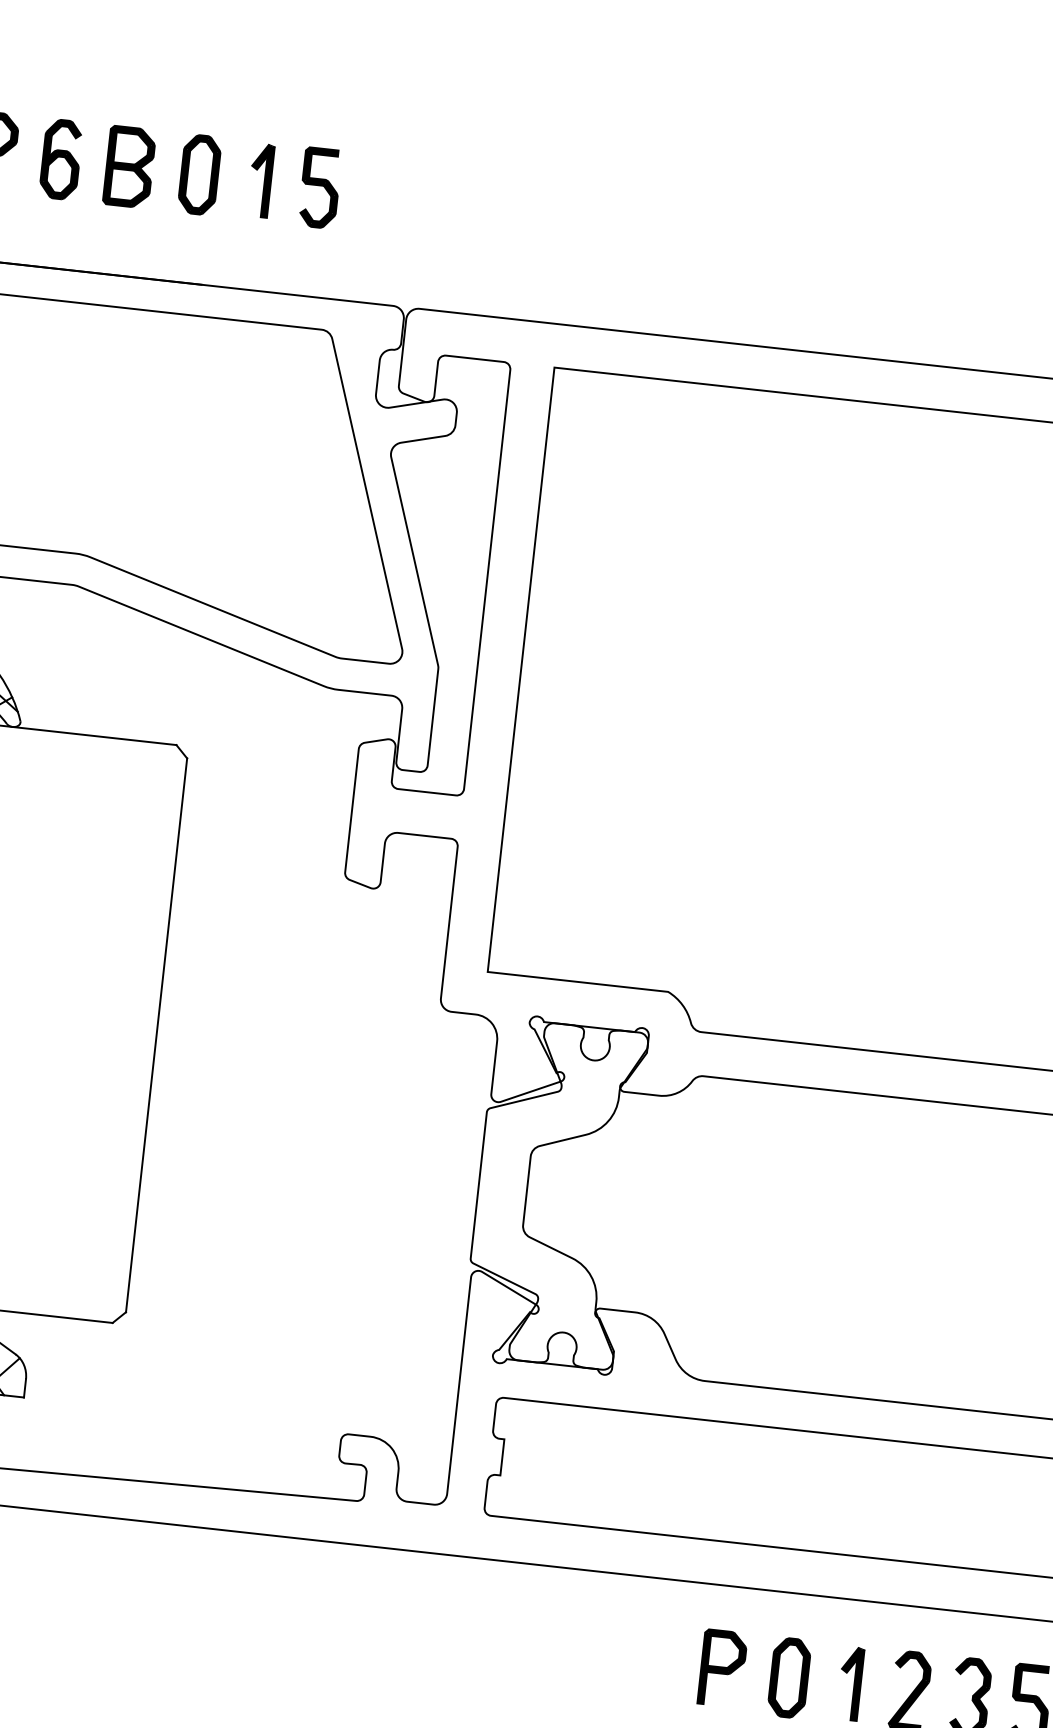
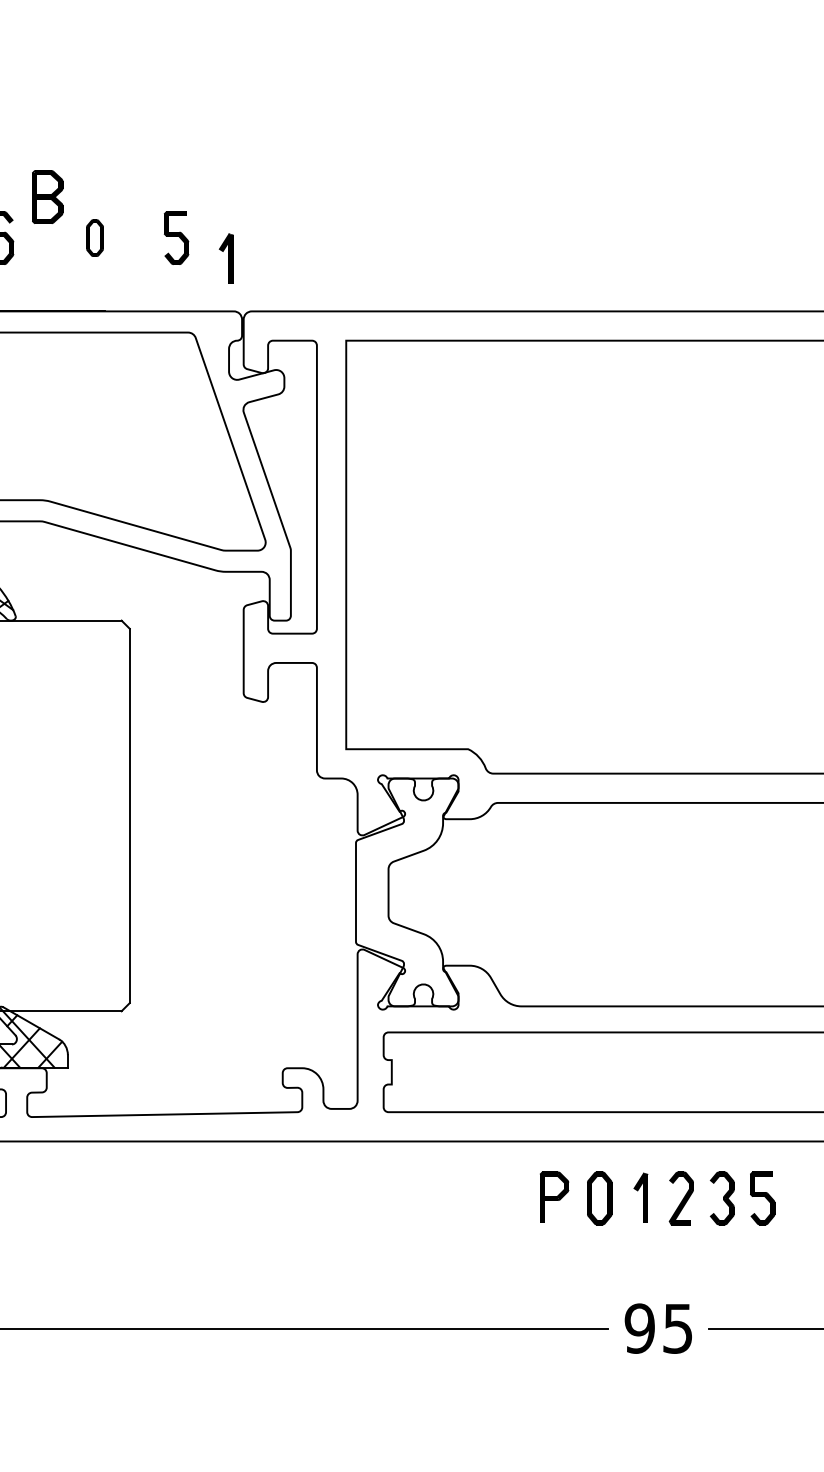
part: (129, 166) -> (47, 196), moved
part: (198, 173) -> (94, 237), size x0.7
part: (259, 180) -> (225, 258), moved

